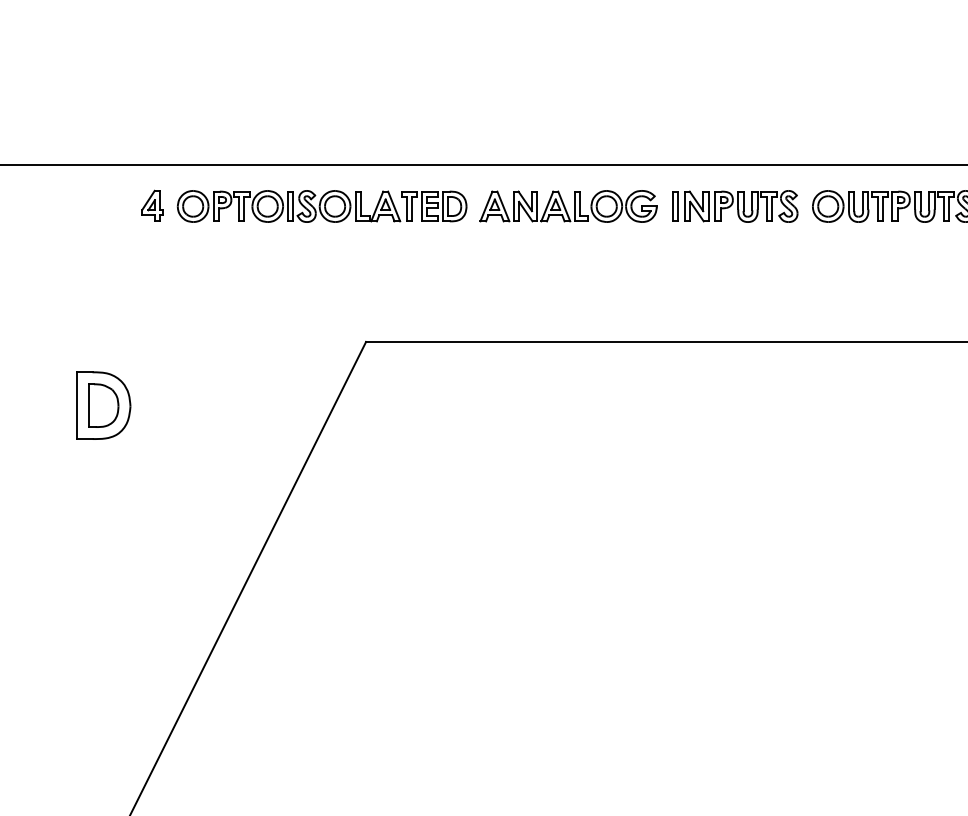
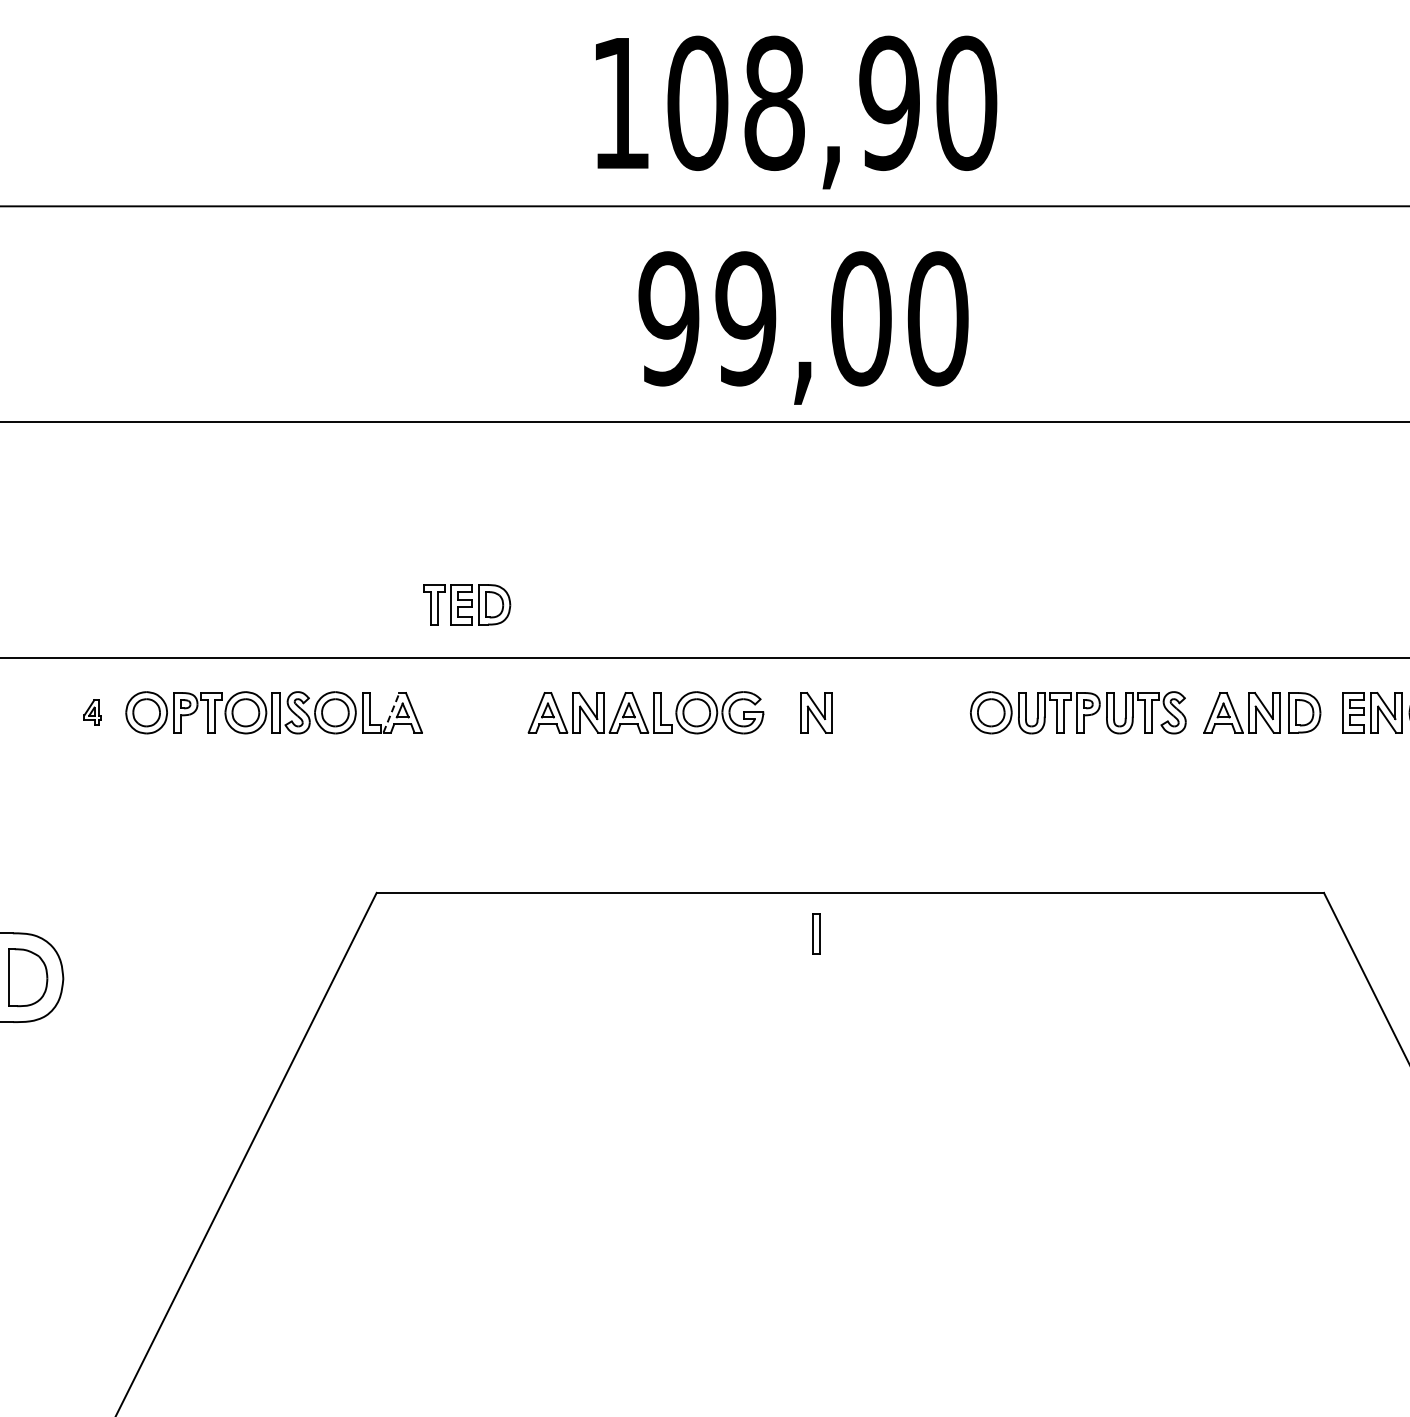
part: (152, 206) -> (92, 712), size x0.6
line: (377, 206) -> (391, 712), solid -> dashed
part: (434, 206) -> (467, 604), moved
part: (675, 206) -> (816, 933), moved
part: (756, 206) -> (895, 712), removed

